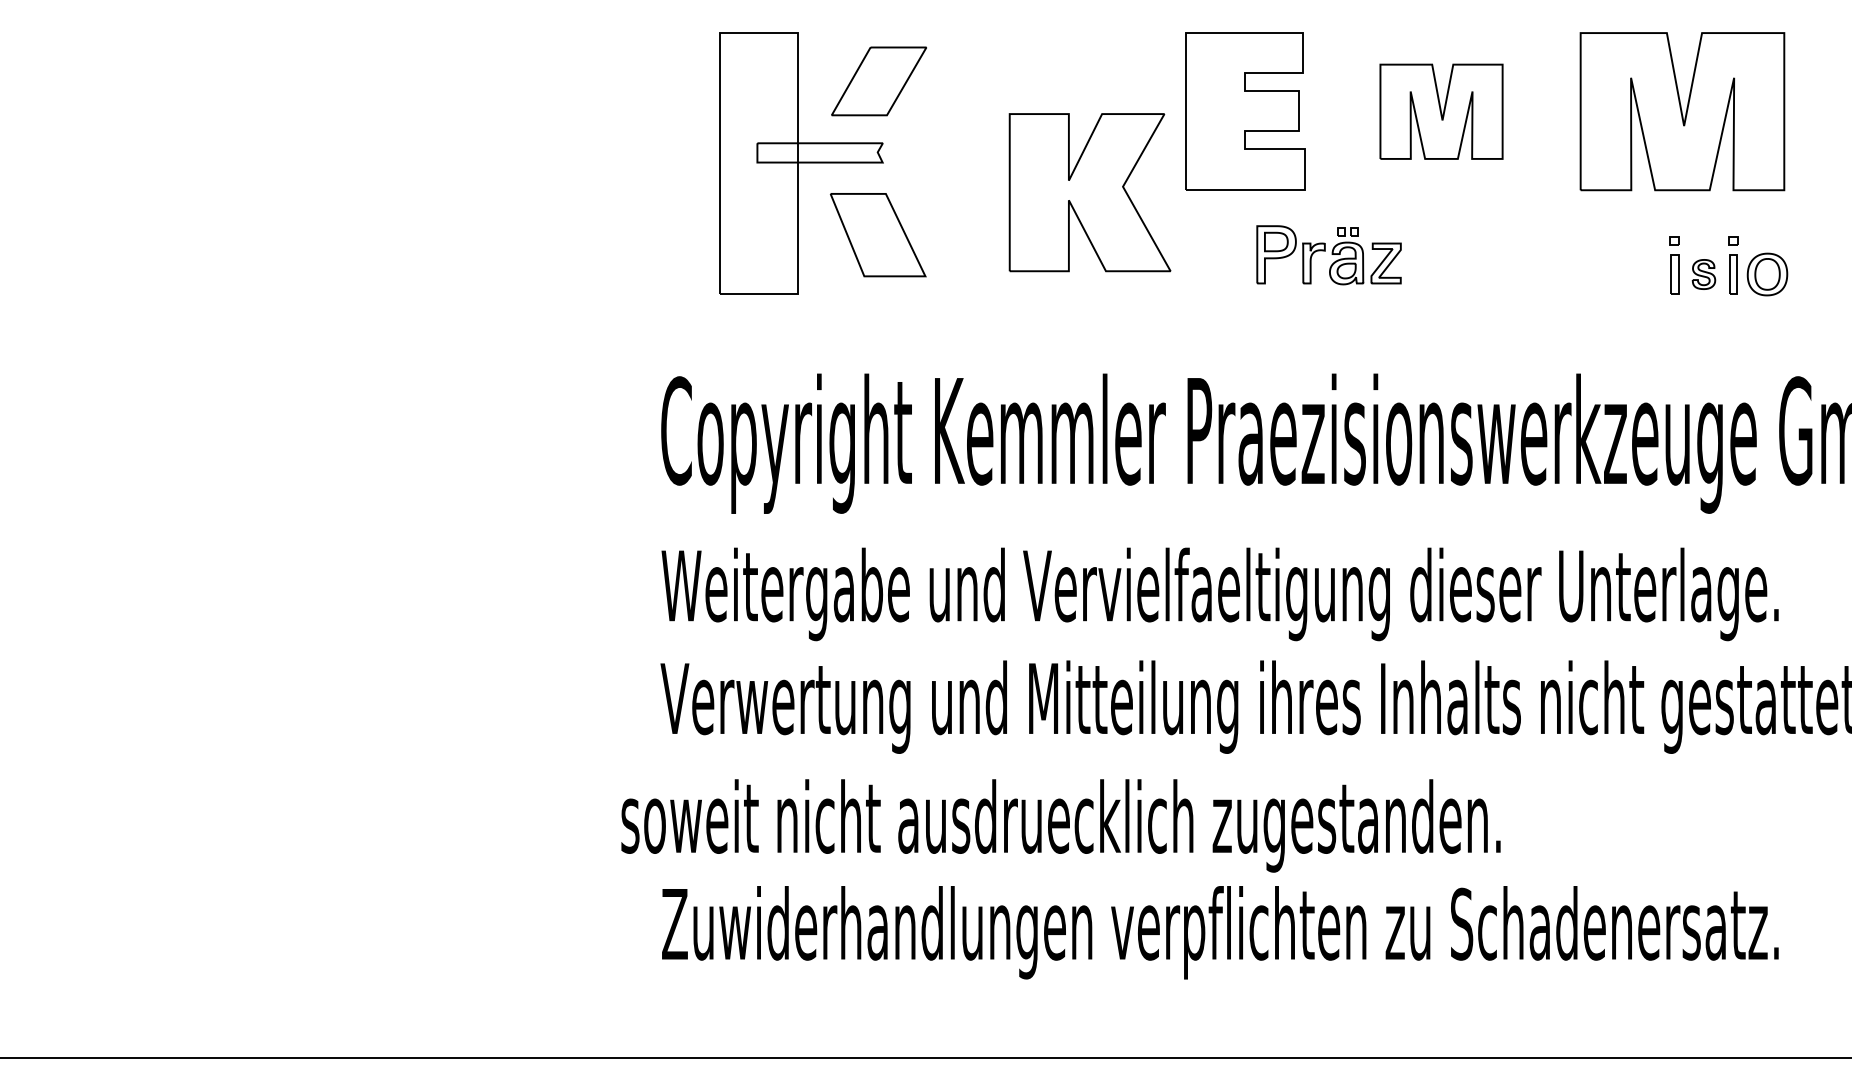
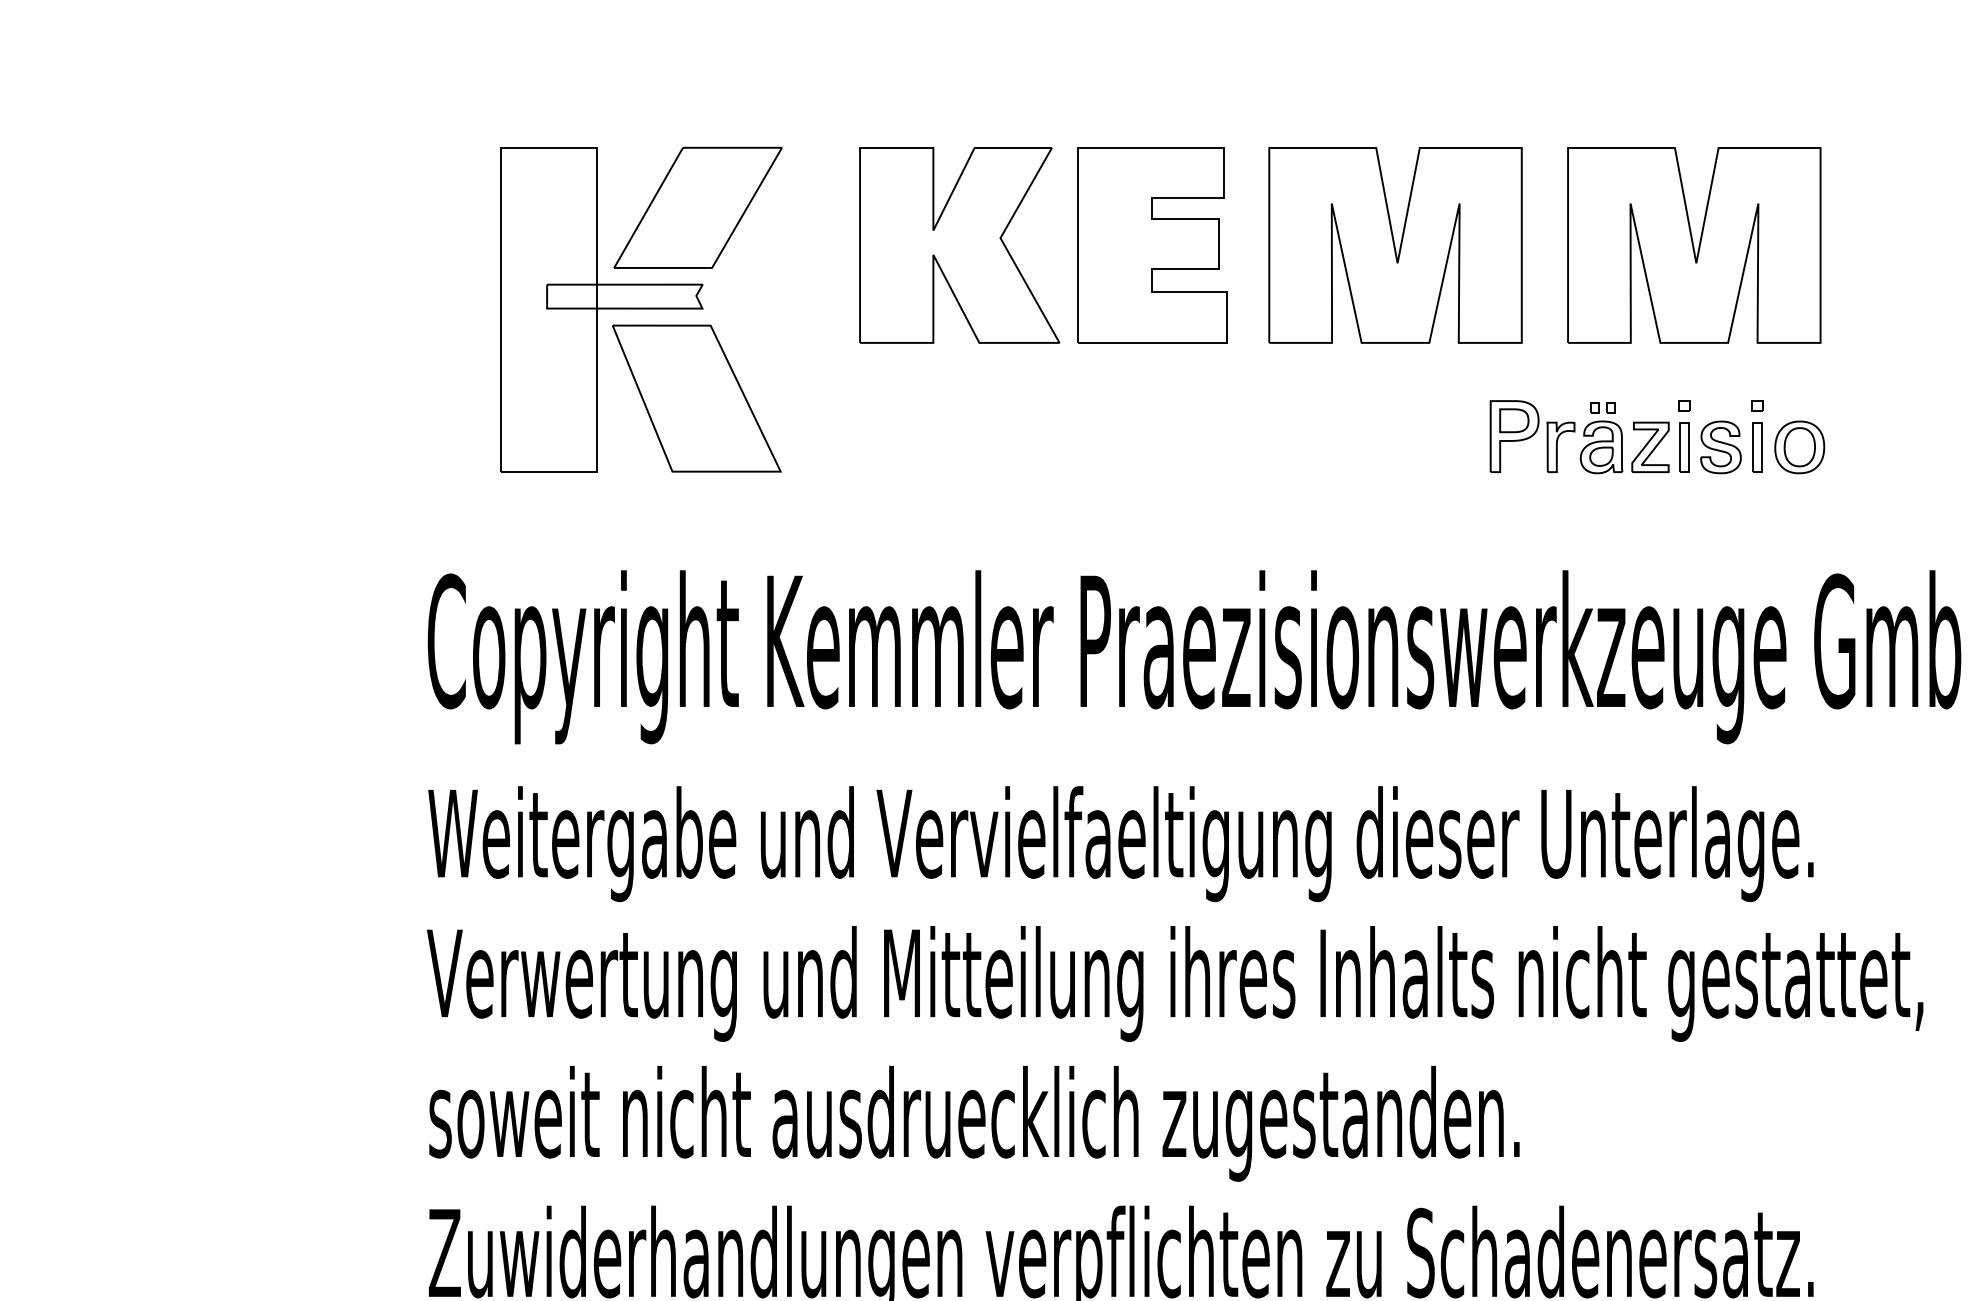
part: (878, 81) -> (697, 208), size x1.43
part: (1441, 111) -> (1395, 245), size x1.67
part: (1089, 192) -> (958, 245), moved
part: (877, 234) -> (696, 397), size x1.43
part: (1328, 255) -> (1578, 437), moved
part: (1703, 274) -> (1720, 447), size x1.43
text: (1060, 825) -> (973, 1123), moved

